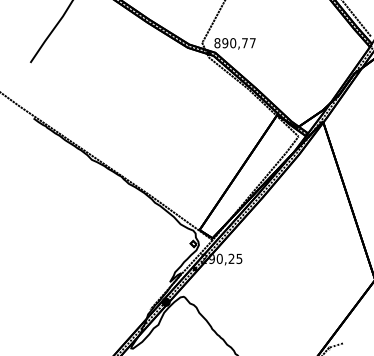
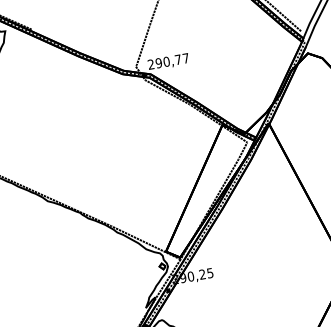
text: (217, 43) -> (151, 64), 890,77 -> 290,77

